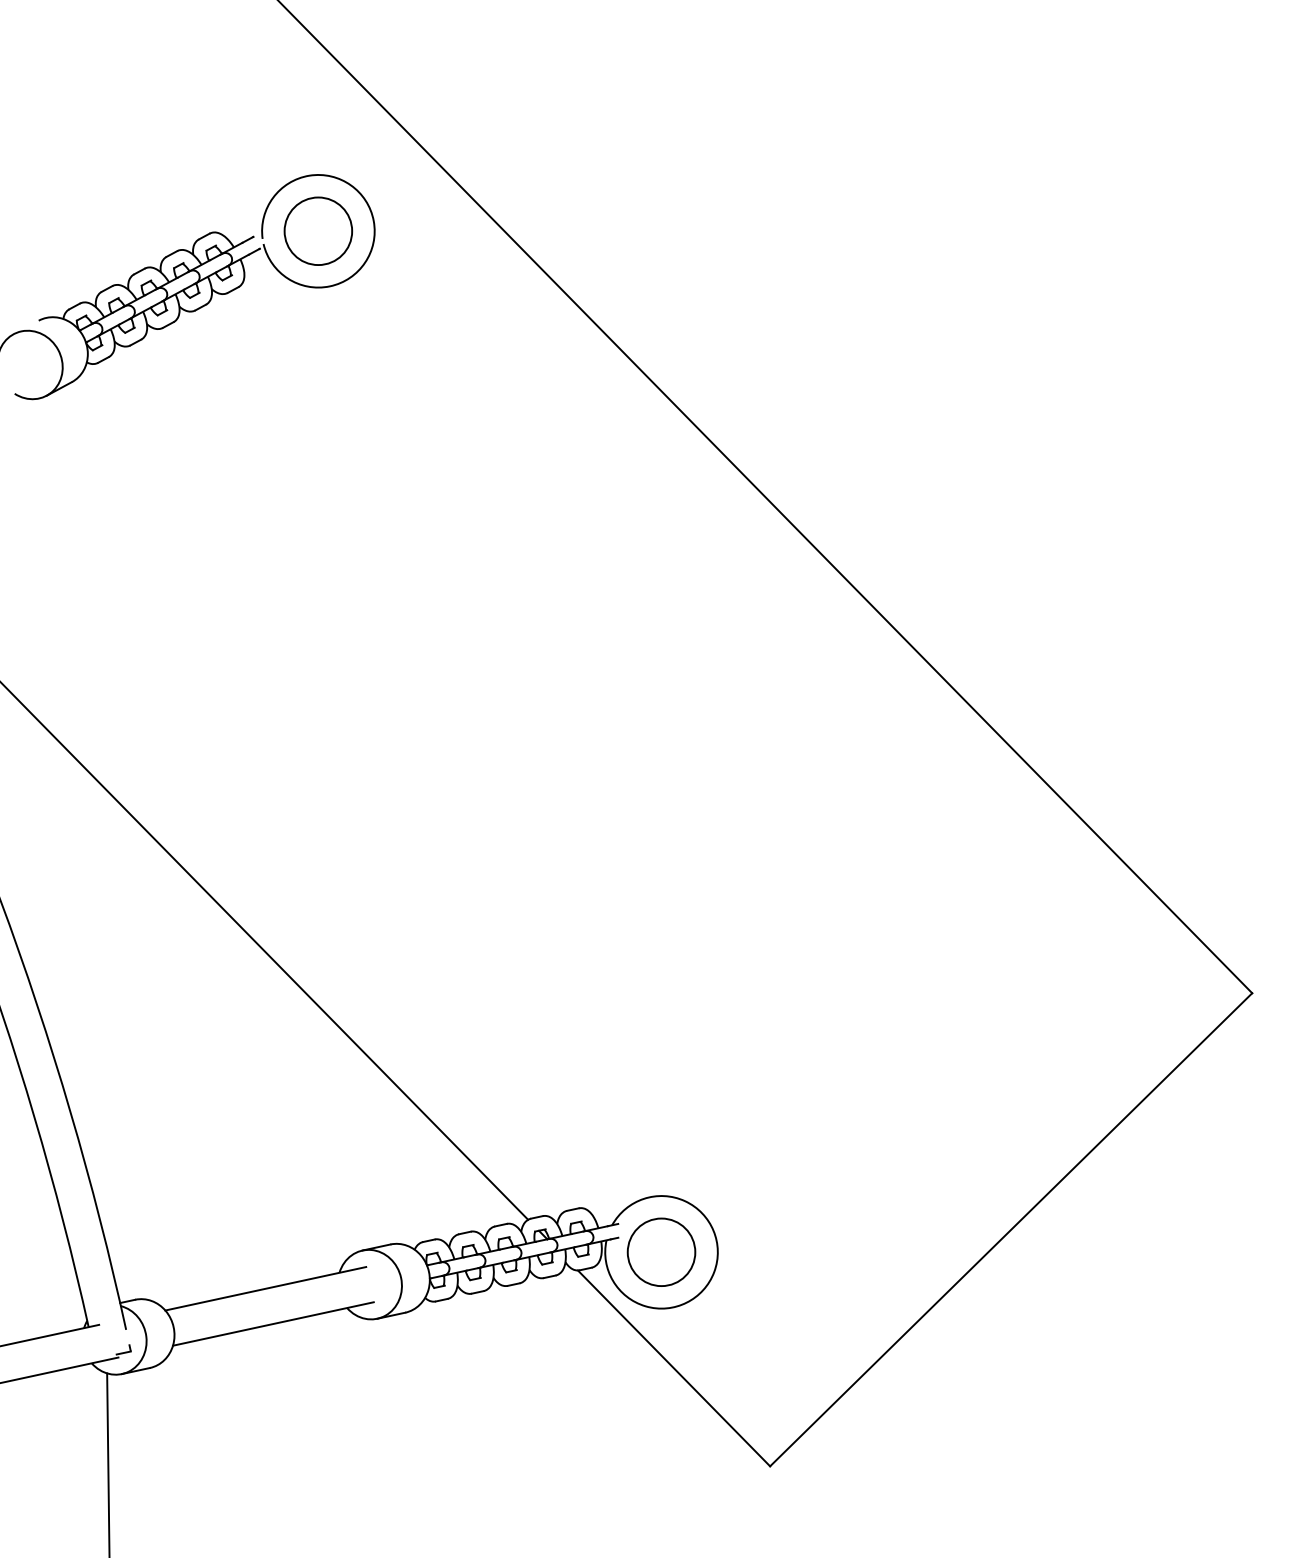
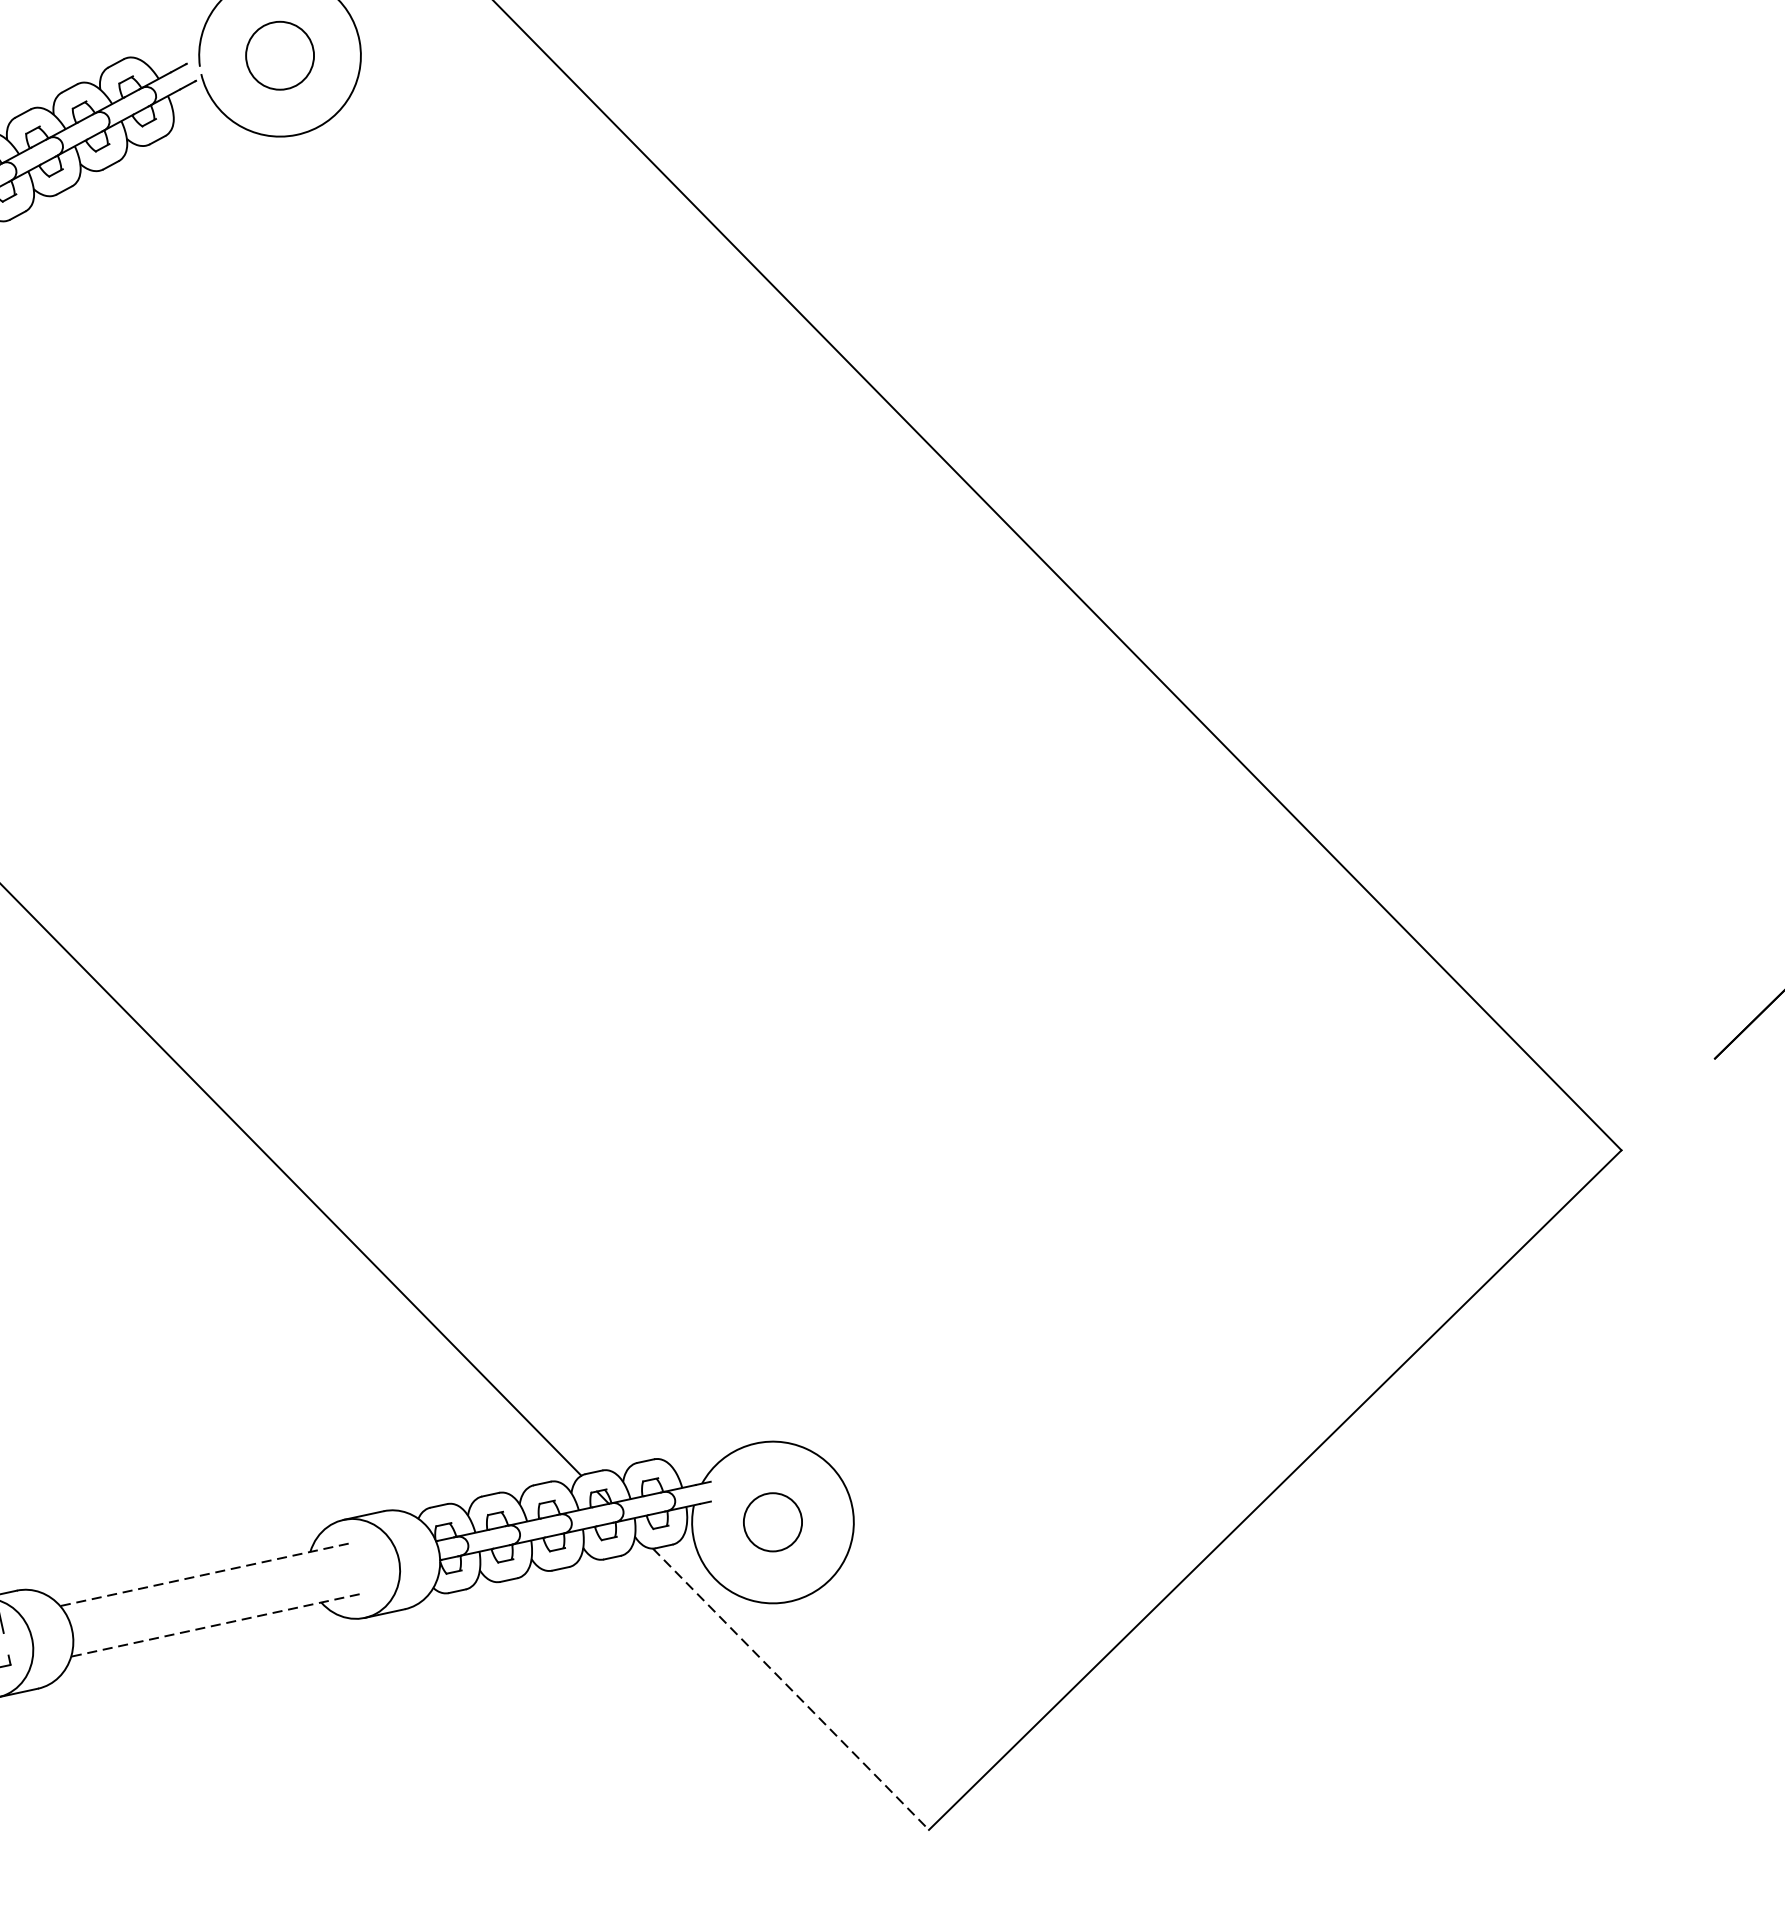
circle: (318, 231) -> (280, 56), size x0.7
circle: (661, 1251) -> (772, 1521), size x0.6
line: (265, 1288) -> (204, 1574), solid -> dashed
line: (273, 1323) -> (215, 1624), solid -> dashed
line: (674, 1368) -> (791, 1689), solid -> dashed

